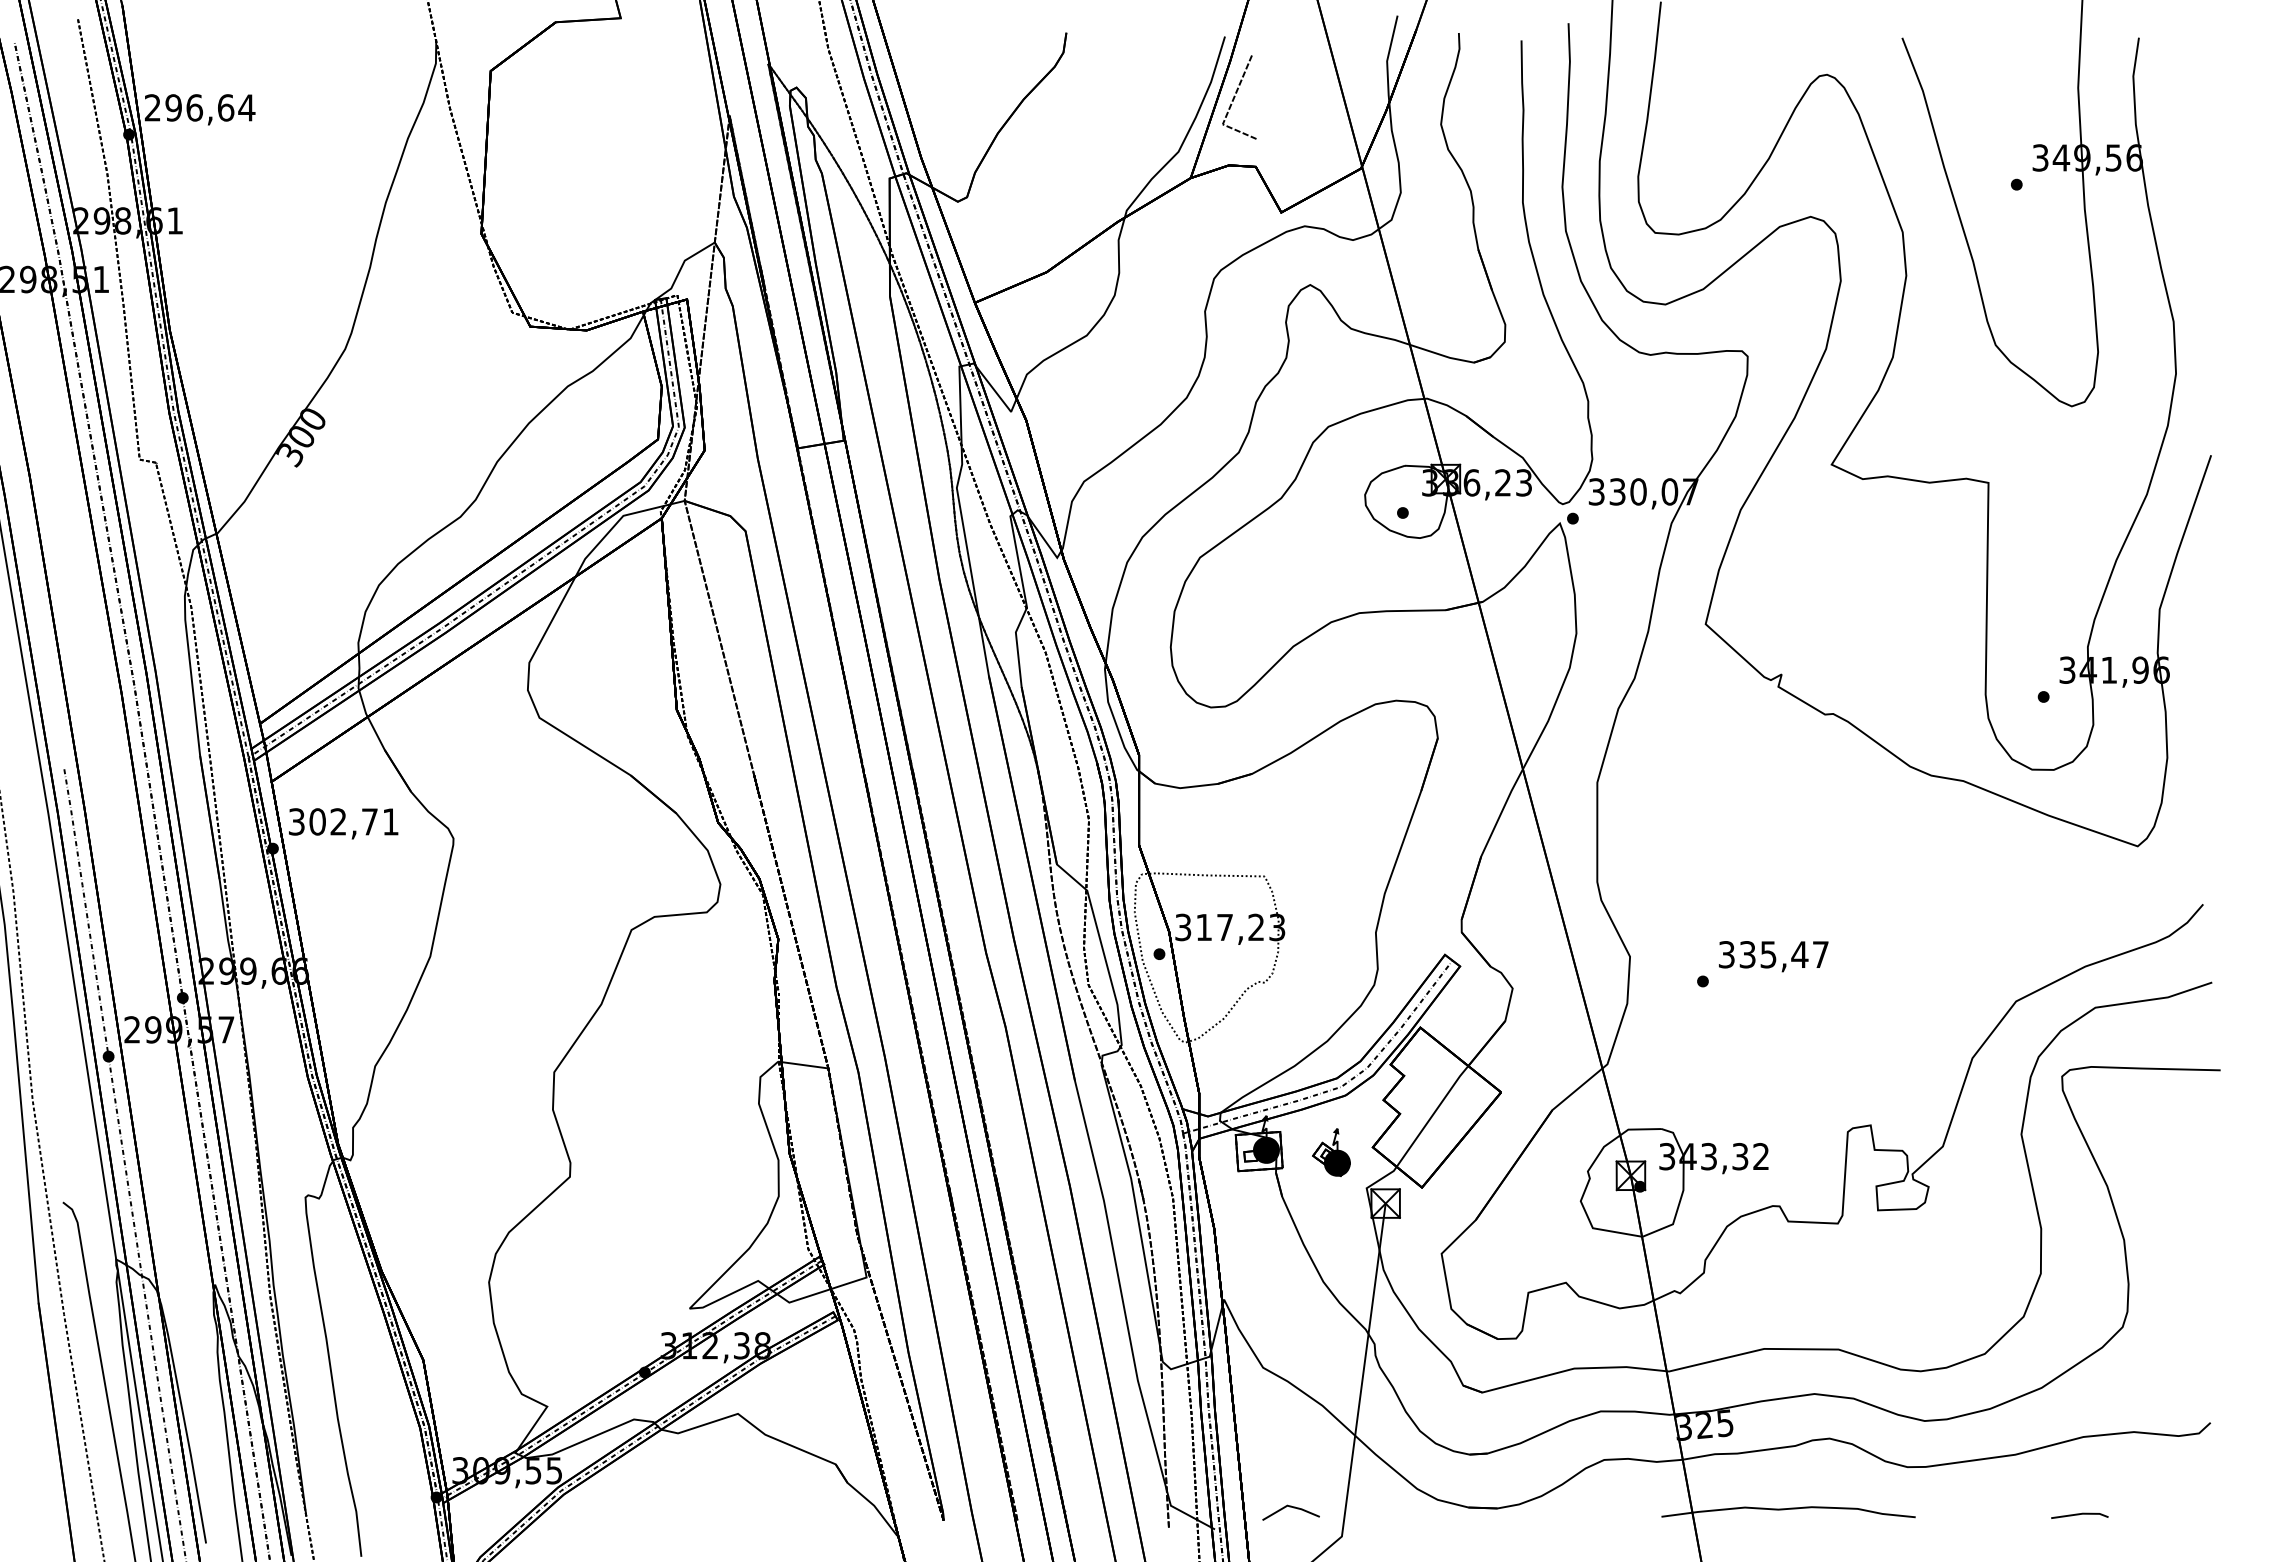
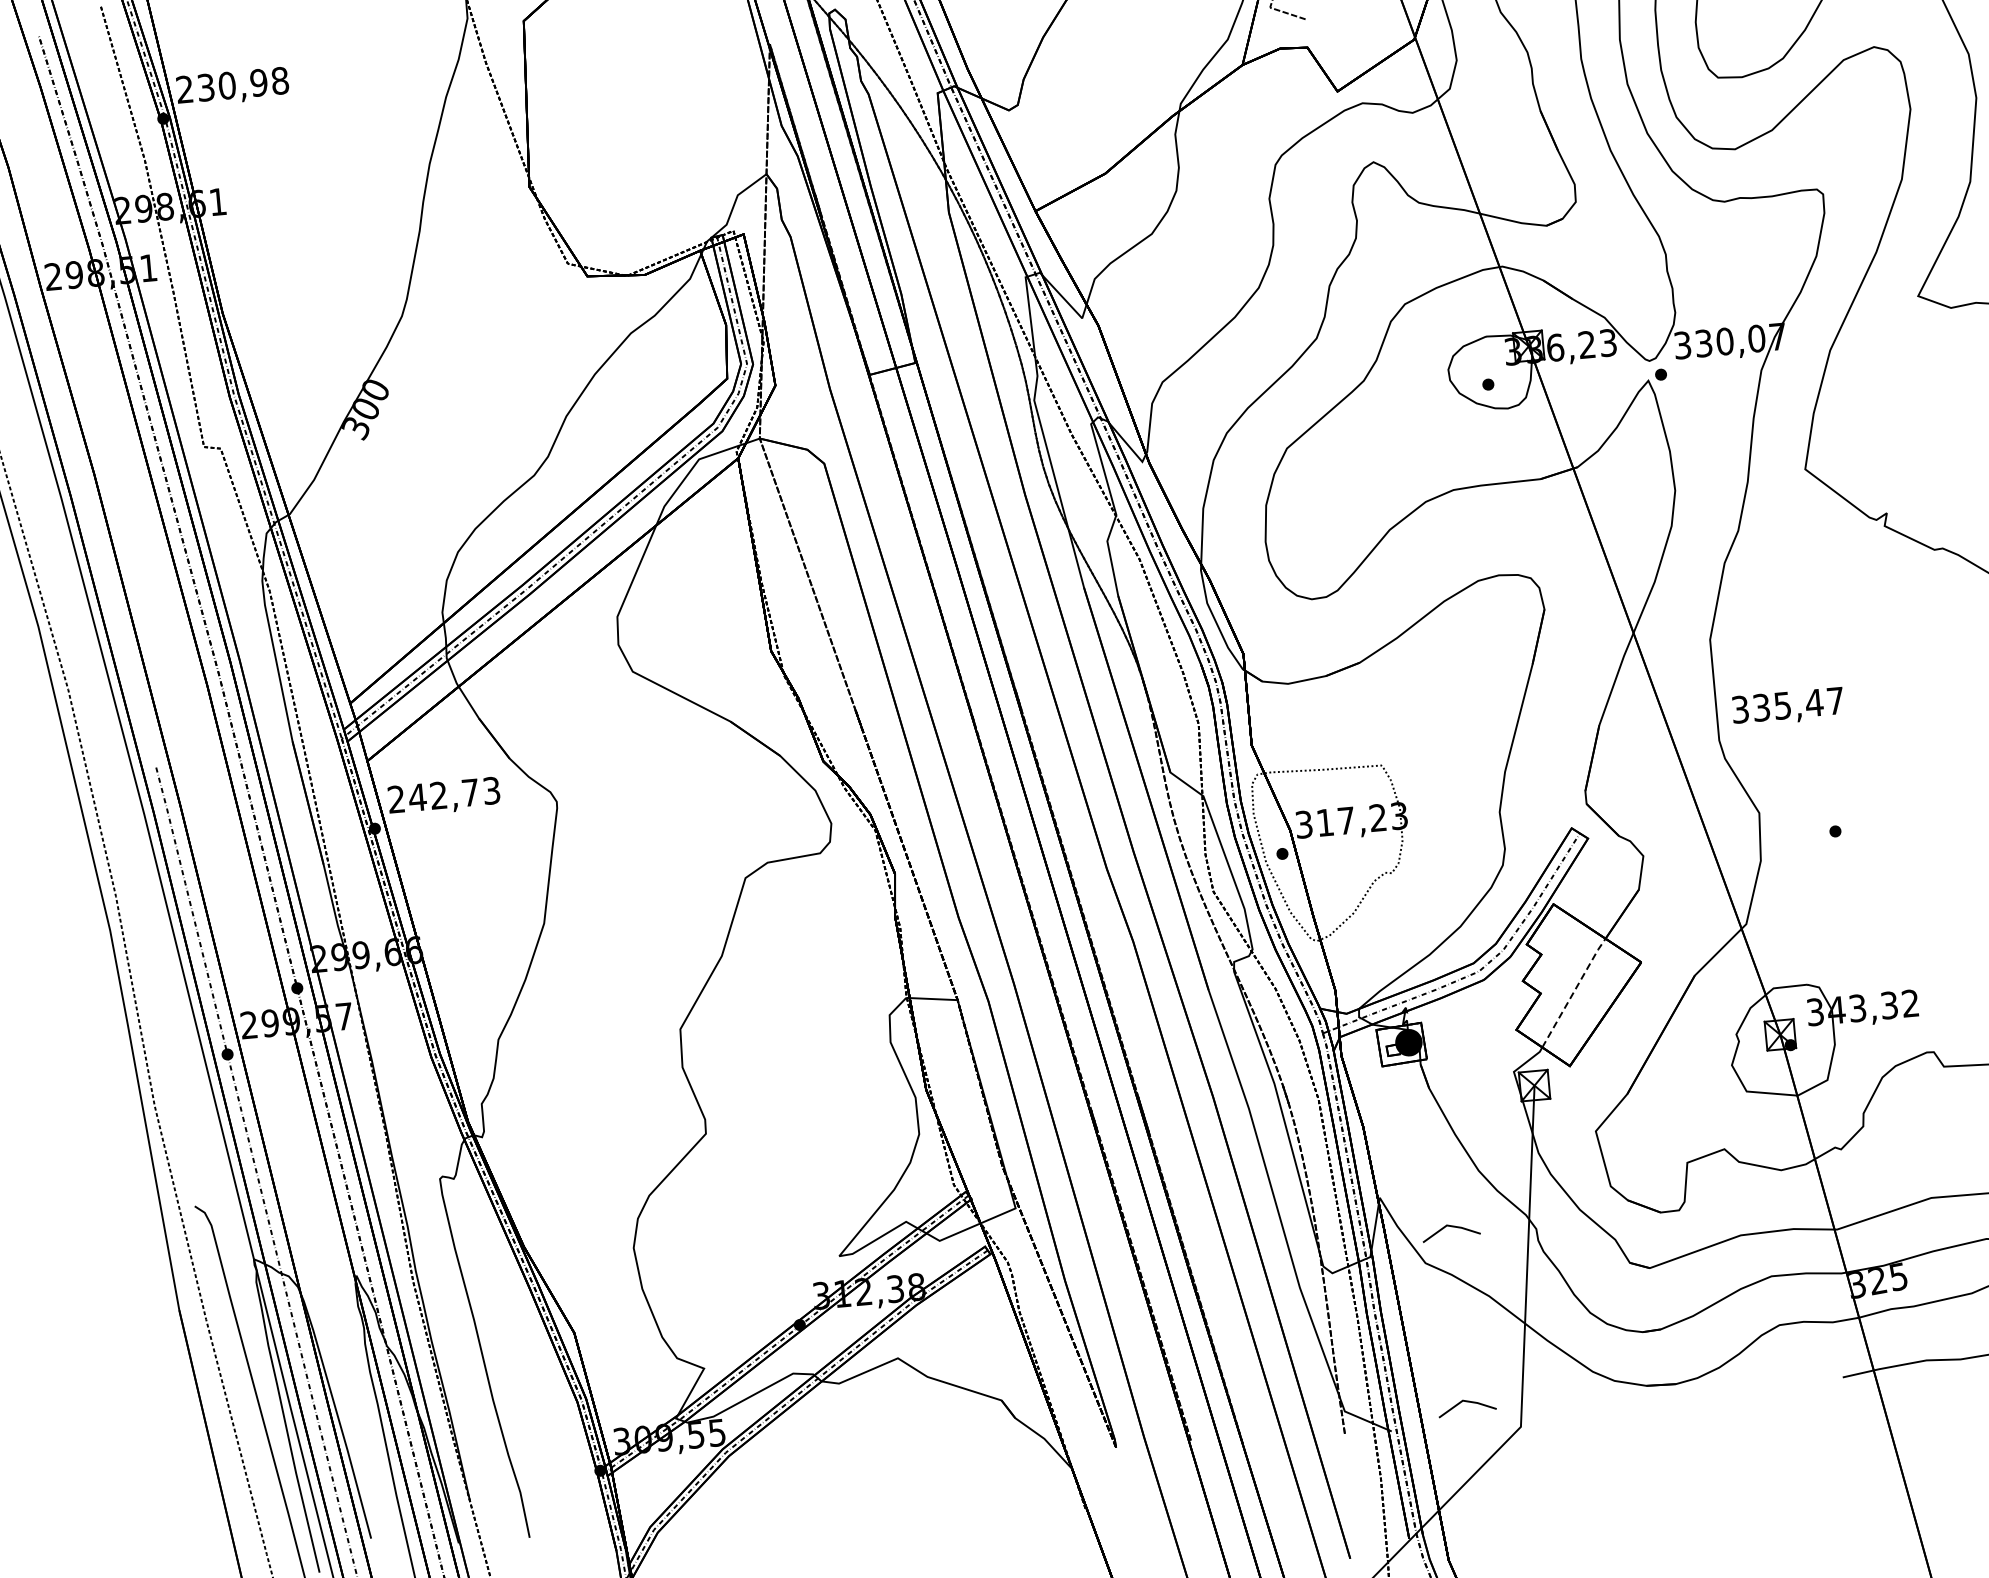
text: (210, 107) -> (243, 83), 296,64 -> 230,98
text: (343, 821) -> (443, 794), 302,71 -> 242,73
text: (1773, 956) -> (1787, 707), moved
line: (1432, 1115) -> (1573, 992), solid -> dashed
part: (1331, 1152) -> (1474, 1038), removed
line: (1290, 1334) -> (1450, 1227), added

